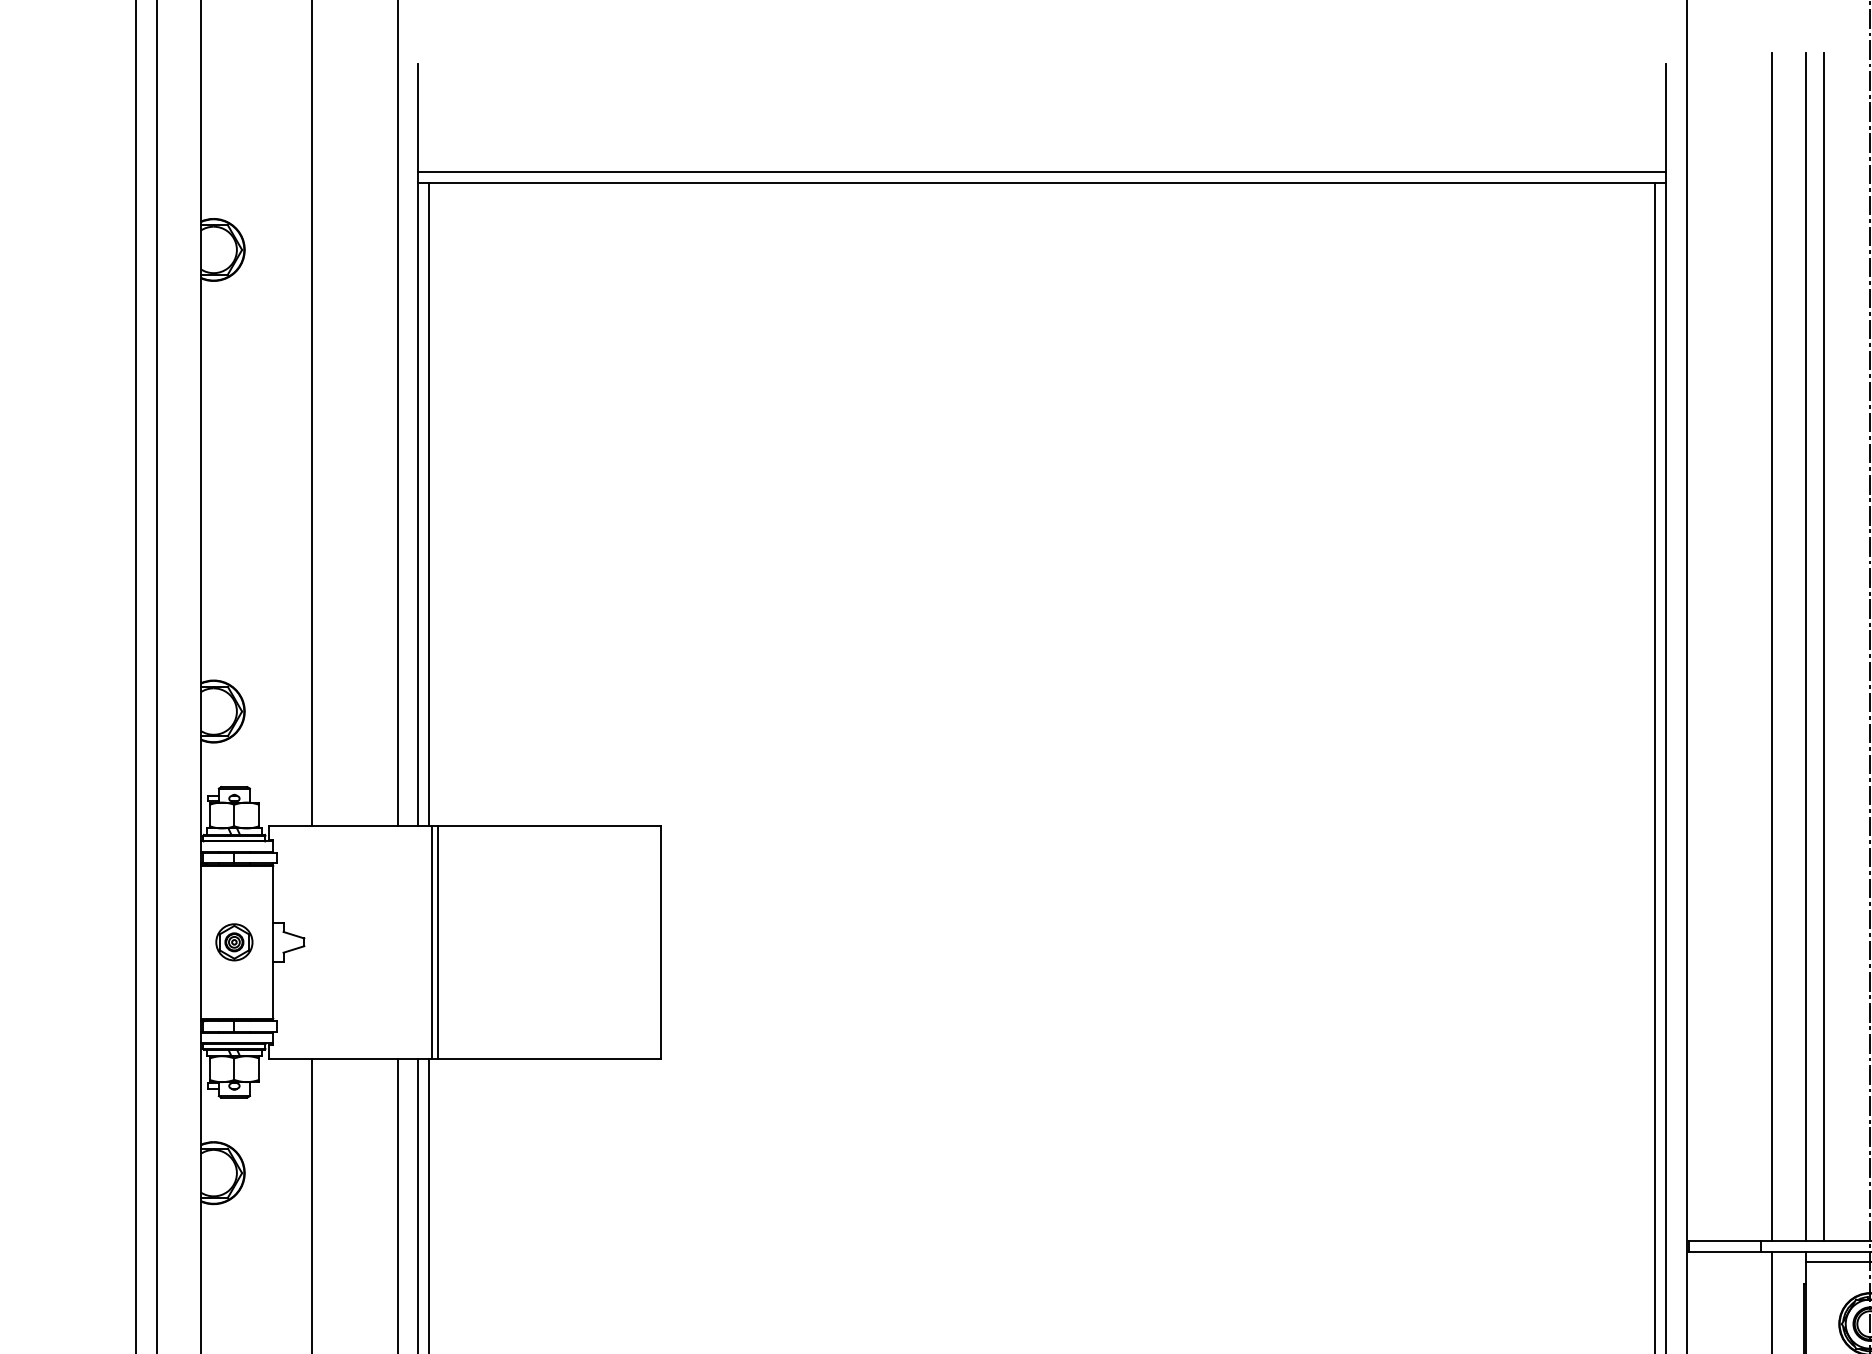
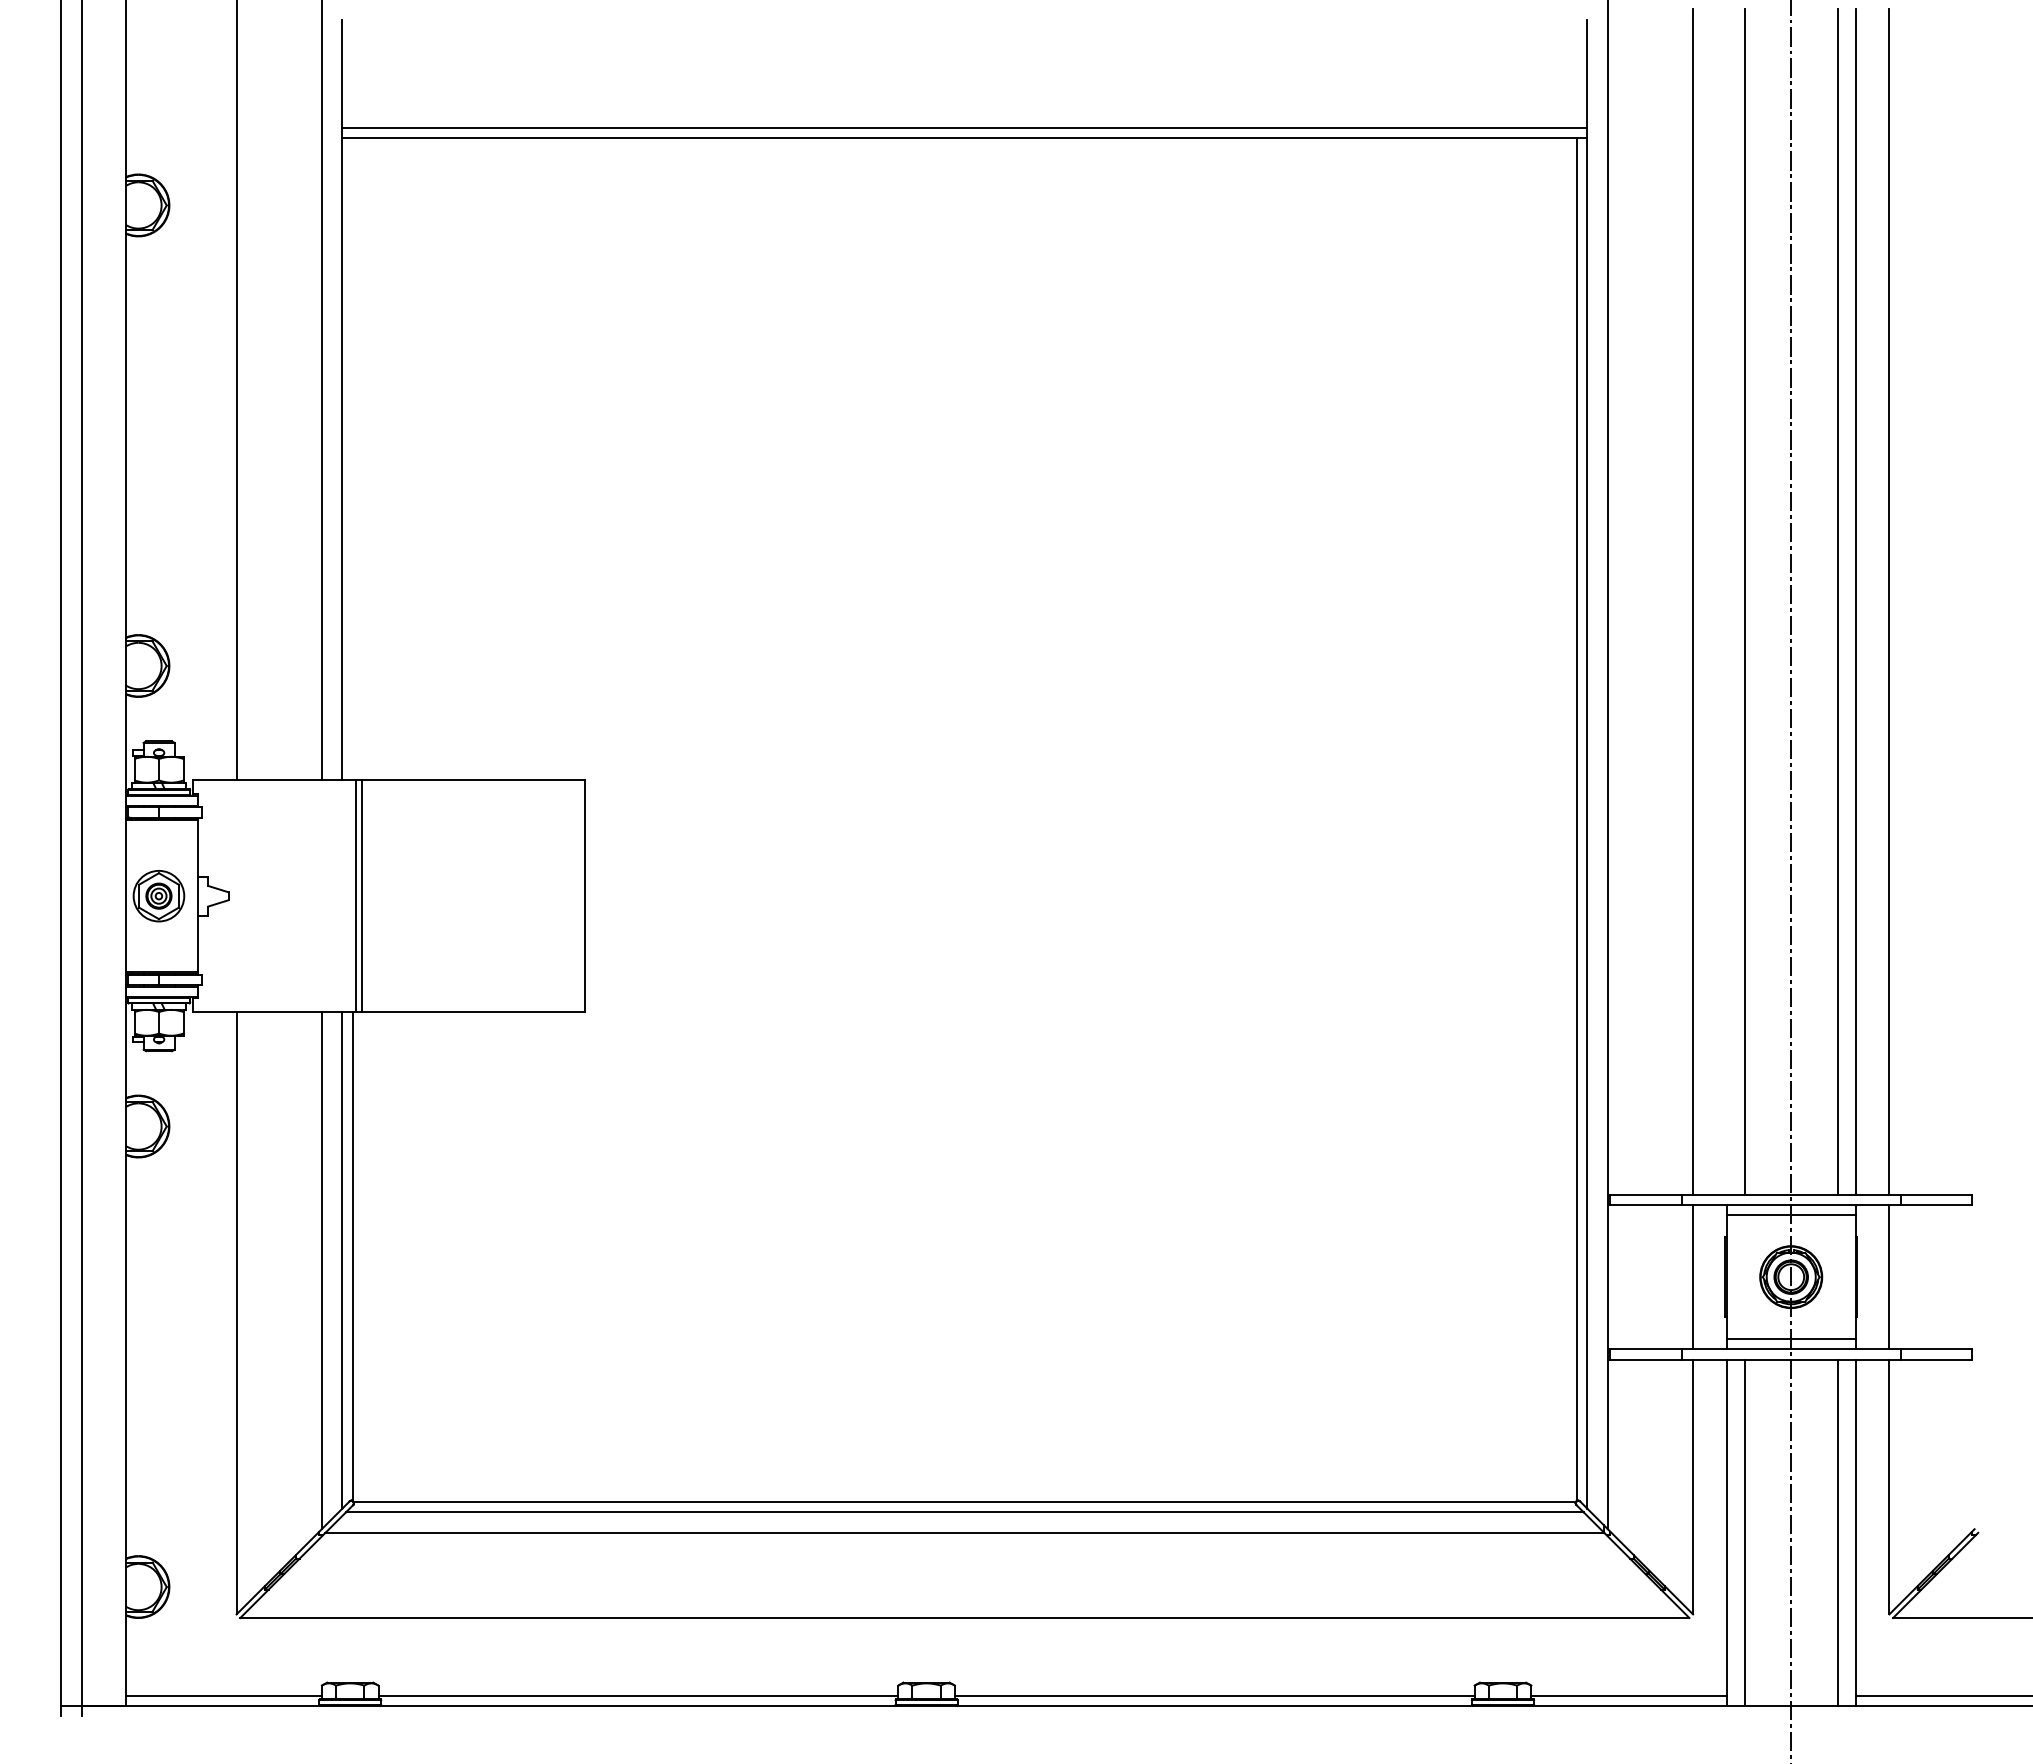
line: (428, 504) -> (352, 459), removed
line: (1805, 646) -> (1726, 601), removed
part: (234, 942) -> (159, 896), size x1.4

